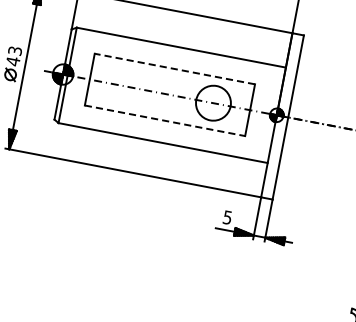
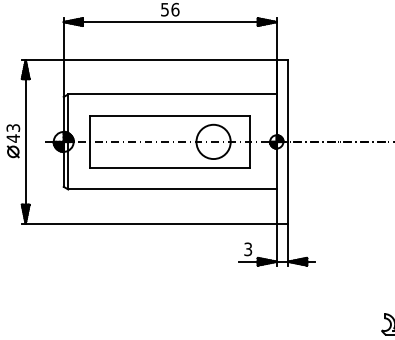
line: (175, 69) -> (170, 116), dashed -> solid
line: (165, 120) -> (170, 167), dashed -> solid
text: (228, 216) -> (248, 248), 5 -> 3

